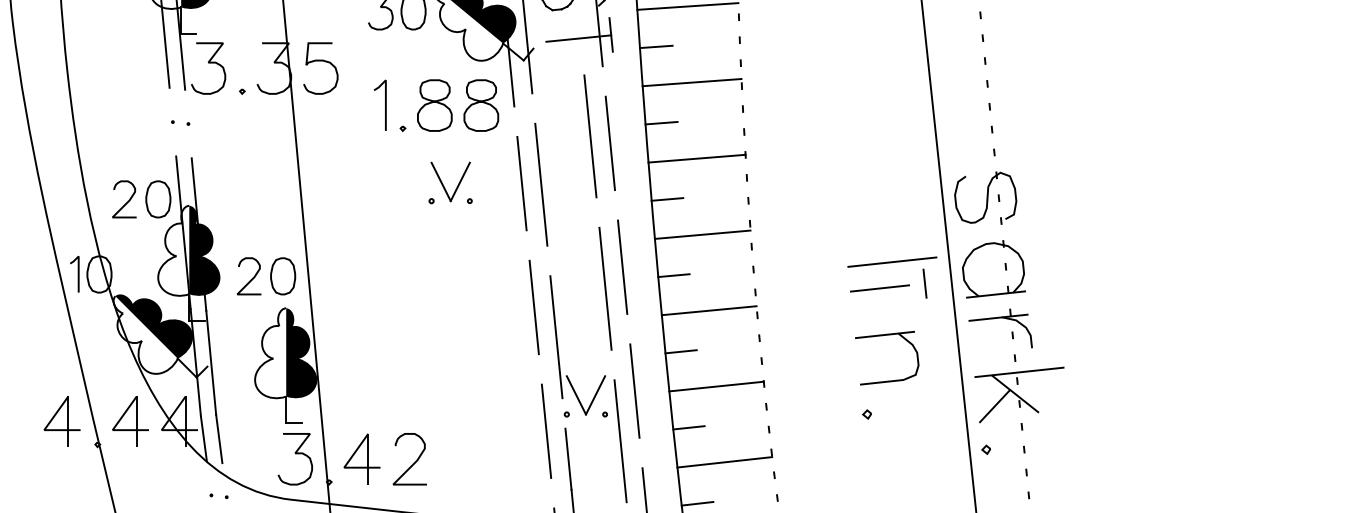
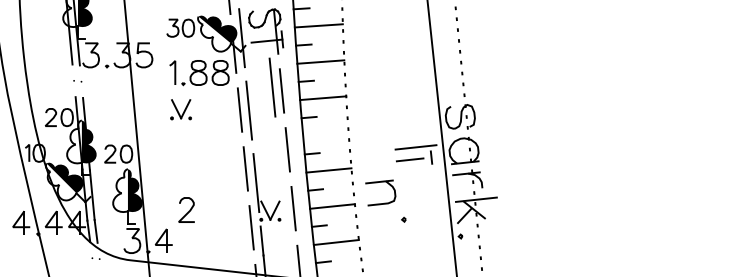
part: (449, 182) -> (180, 109), moved
line: (701, 235) -> (325, 134), removed
line: (605, 289) -> (279, 160), removed
part: (880, 338) -> (377, 183), moved
line: (619, 441) -> (286, 232), removed
curve: (413, 462) -> (188, 211), moved

